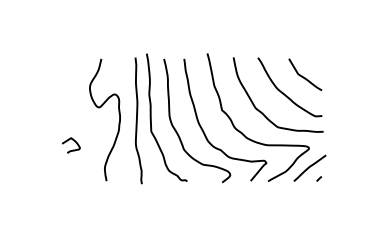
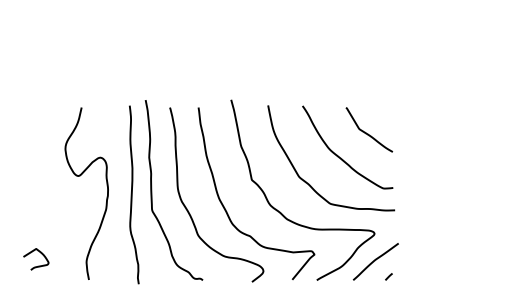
curve: (72, 149) -> (38, 264), moved

